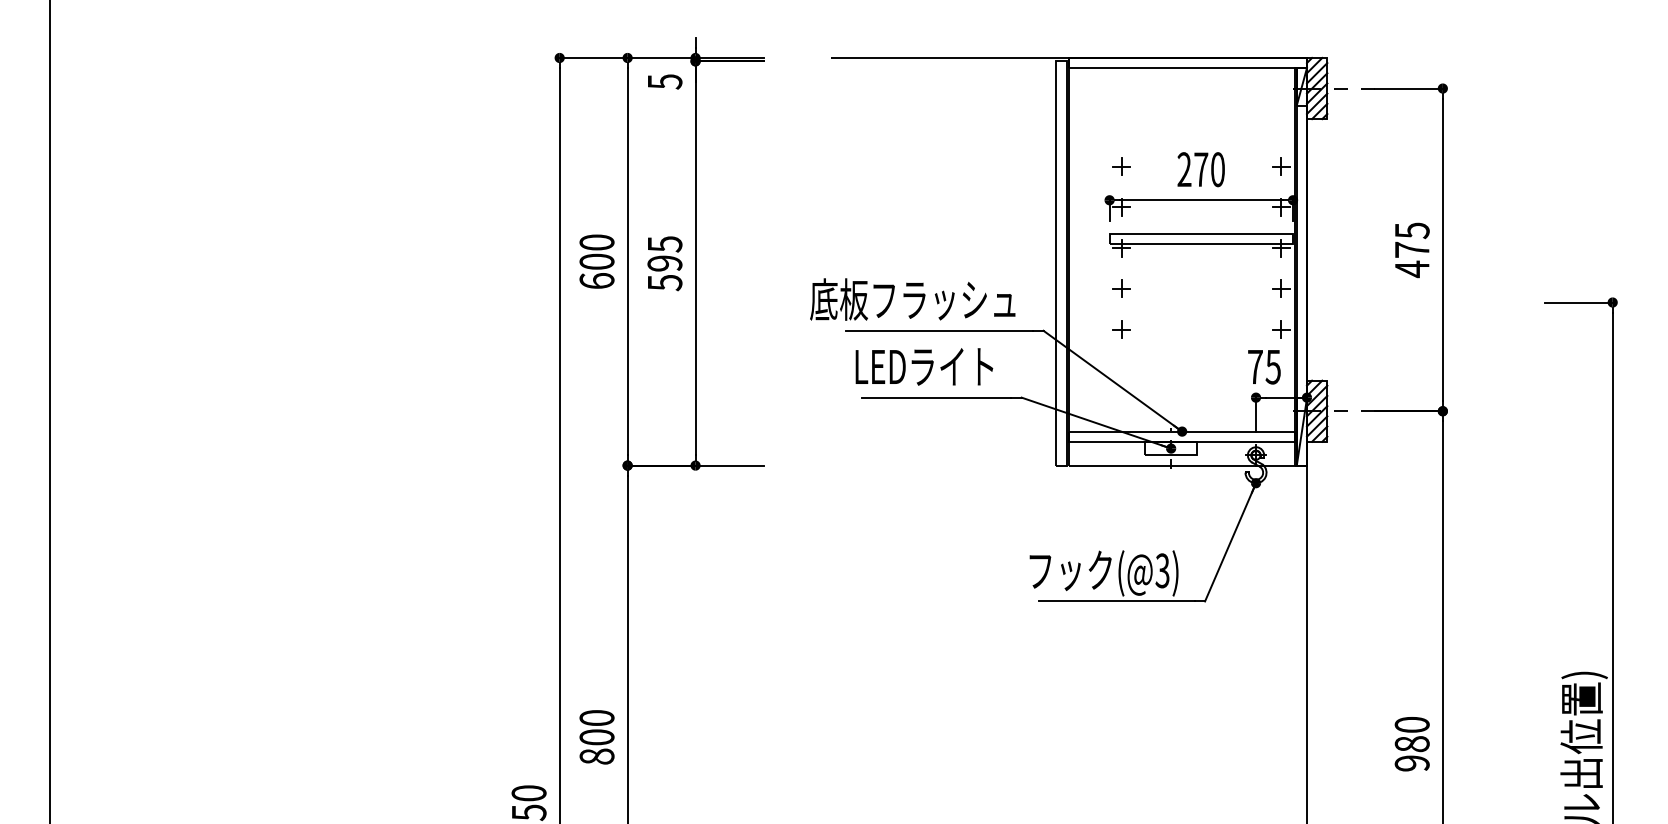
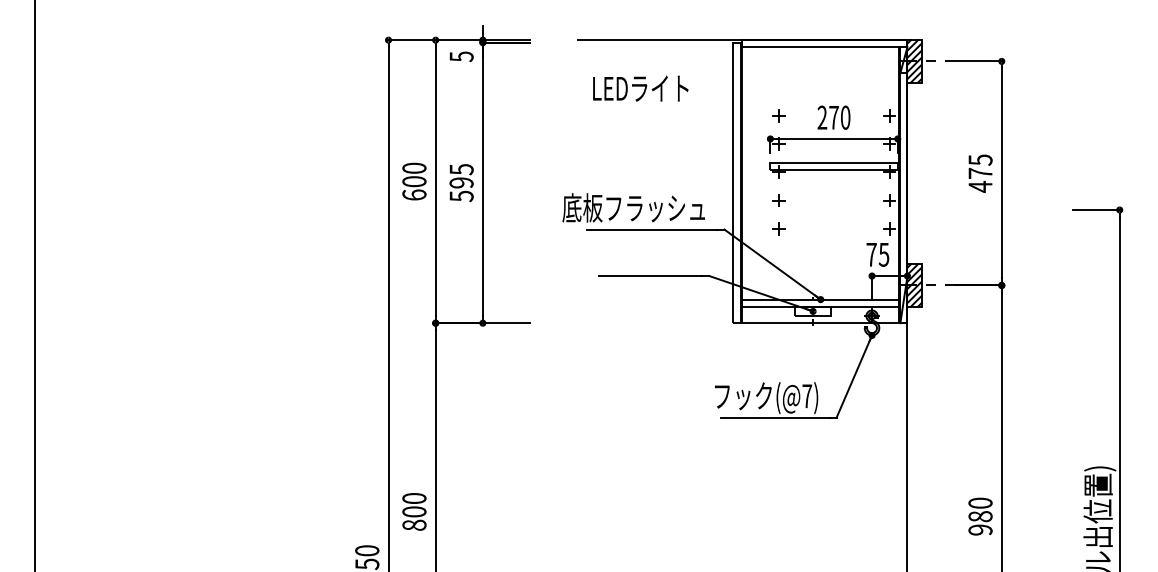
text: (924, 366) -> (640, 88), moved
text: (1163, 571) -> (807, 396), (@3) -> (@7)

